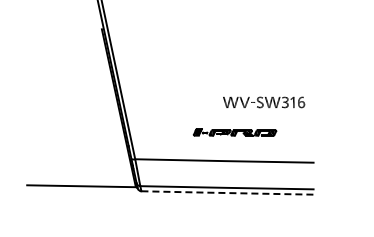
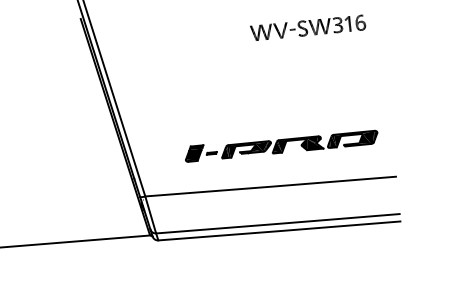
part: (264, 102) -> (308, 28), moved
part: (234, 132) -> (280, 145), size x1.67
arc: (227, 193) -> (279, 231), dashed -> solid

